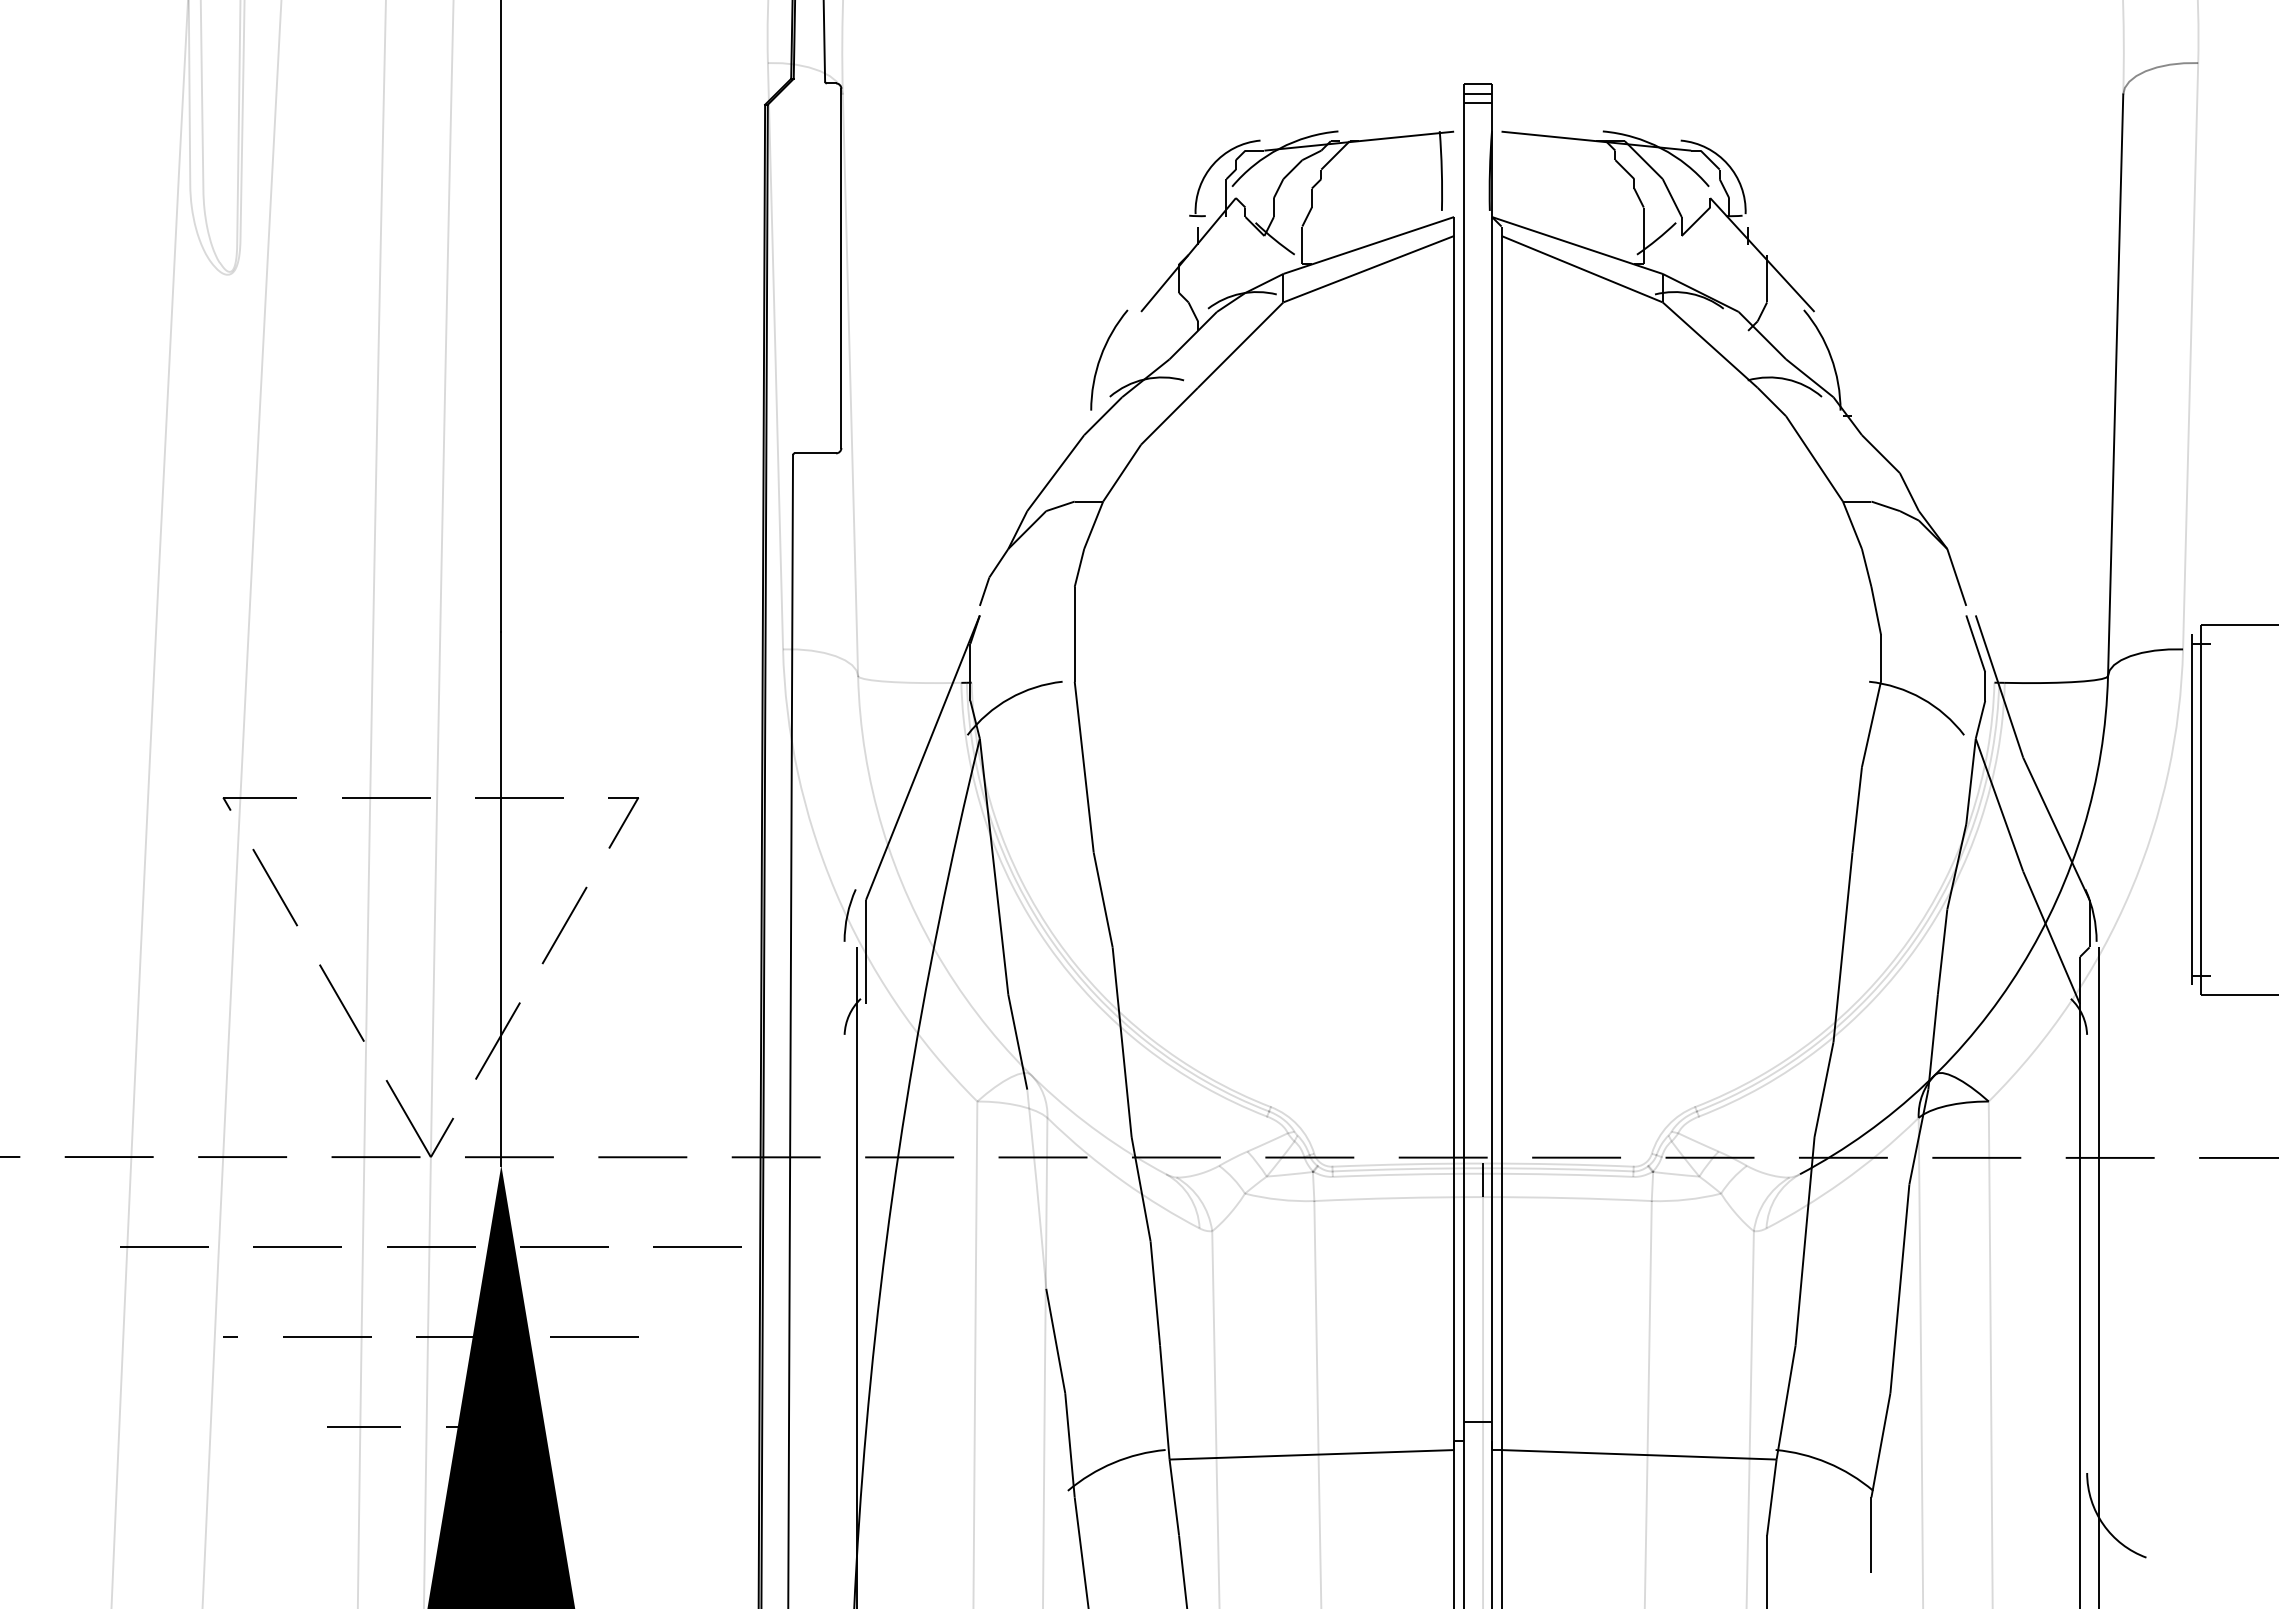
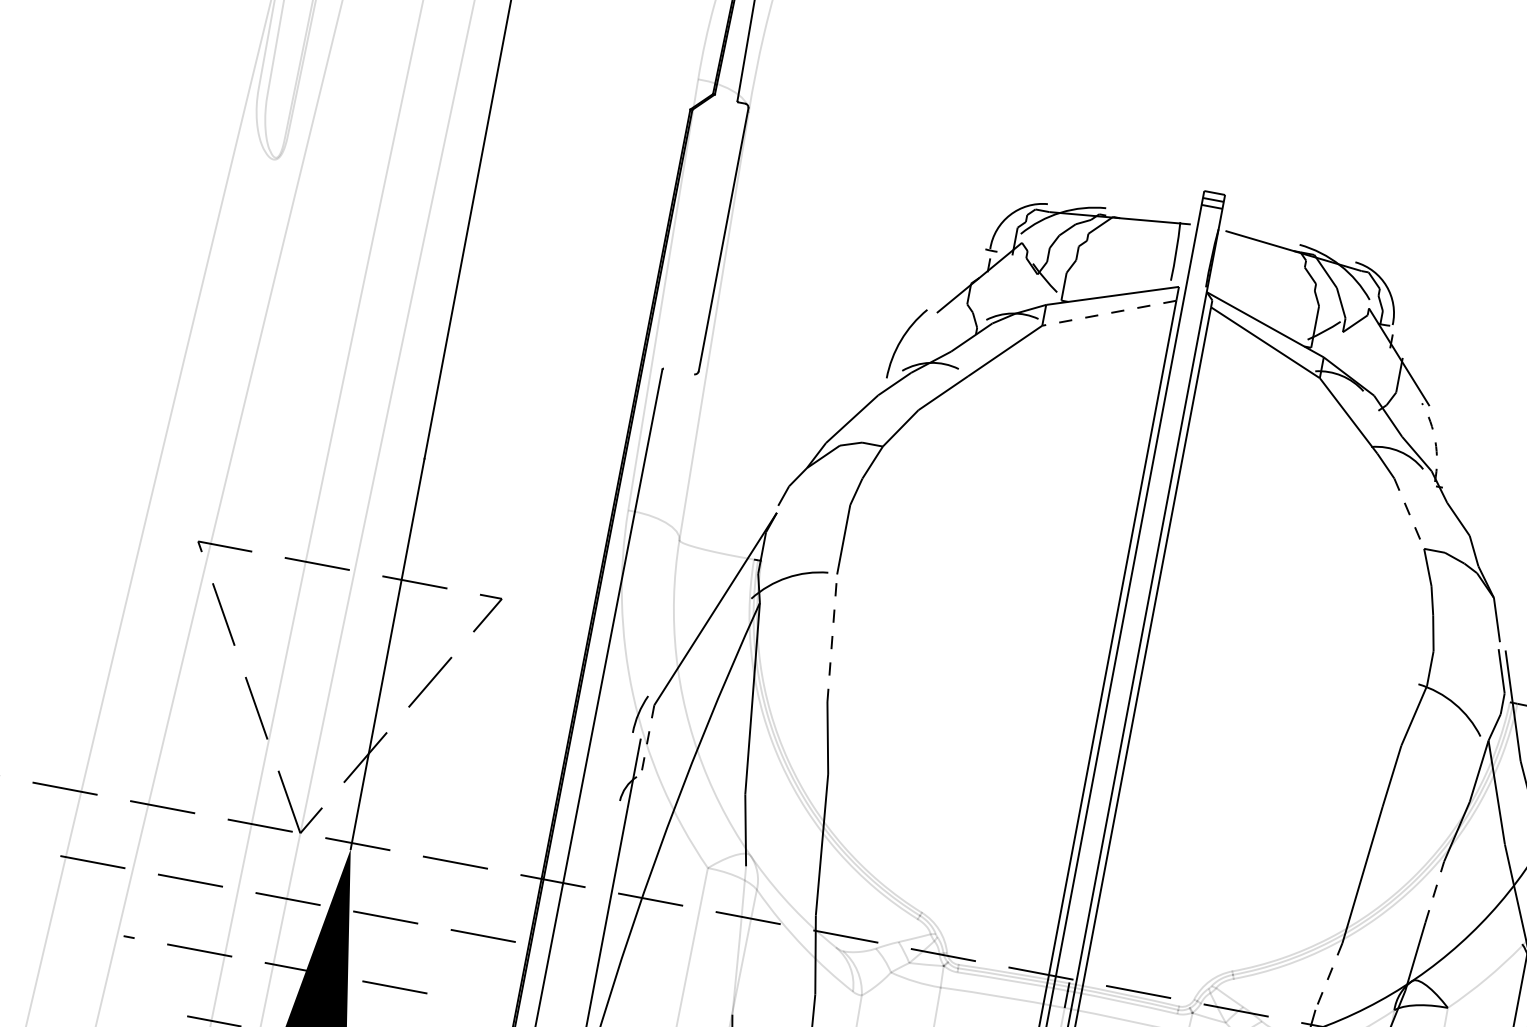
line: (1368, 269) -> (1109, 313), solid -> dashed
arc: (1831, 357) -> (1435, 441), solid -> dashed
line: (815, 453) -> (679, 371), removed
line: (1814, 459) -> (1409, 514), solid -> dashed
line: (1084, 767) -> (832, 638), solid -> dashed
line: (866, 952) -> (647, 743), solid -> dashed
line: (1942, 952) -> (1434, 892), solid -> dashed
line: (1823, 1090) -> (1328, 977), solid -> dashed

